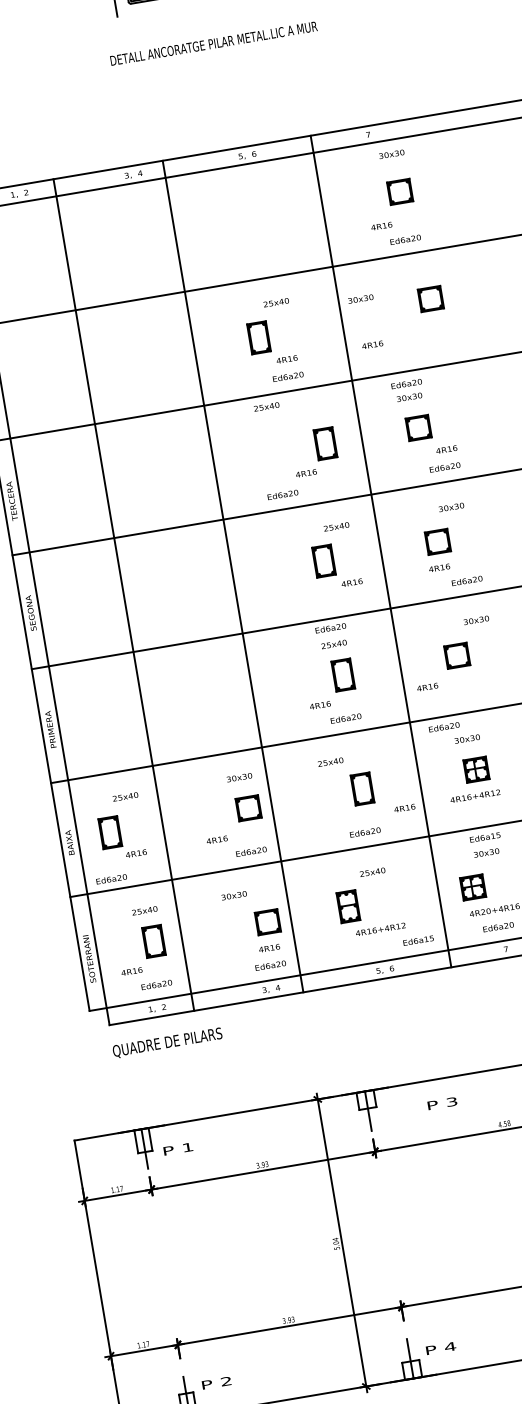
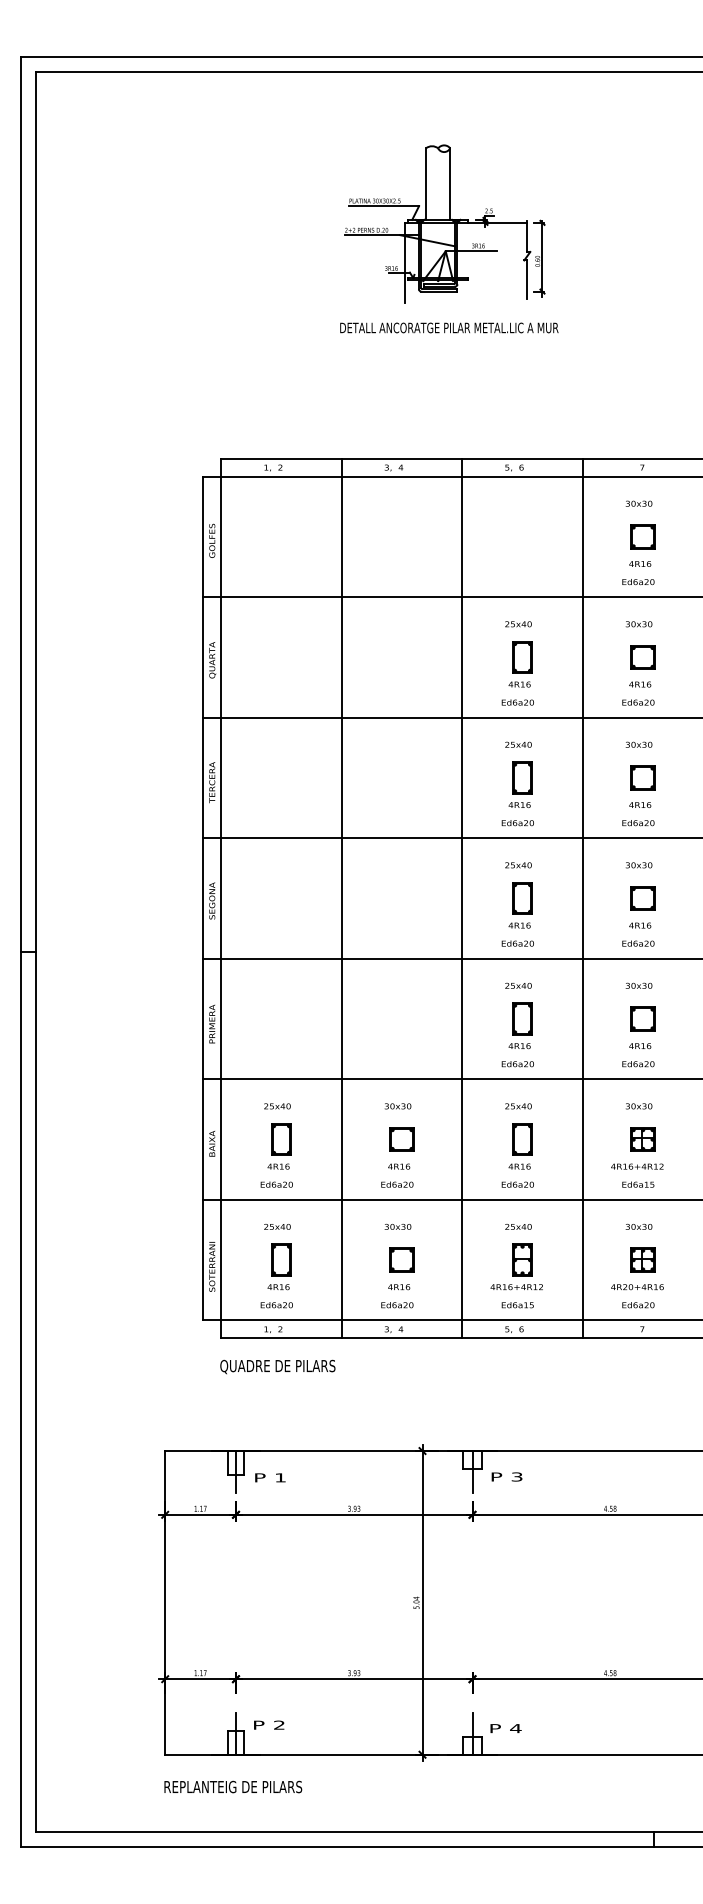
text: (213, 43) -> (449, 327), moved
text: (391, 154) -> (638, 503), moved
part: (399, 191) -> (642, 536), moved
text: (405, 240) -> (638, 582), moved
text: (360, 299) -> (638, 624), moved
part: (430, 299) -> (642, 657), moved
part: (258, 337) -> (522, 657), moved
text: (372, 344) -> (640, 684), moved
text: (406, 383) -> (638, 702), moved
text: (266, 406) -> (518, 744), moved
part: (325, 443) -> (522, 777), moved
text: (446, 449) -> (640, 804), moved
text: (445, 467) -> (638, 823), moved
text: (282, 495) -> (517, 823), moved
text: (451, 507) -> (638, 865), moved
text: (336, 526) -> (518, 865), moved
line: (233, 576) -> (462, 898), moved
text: (467, 580) -> (638, 943), moved
text: (351, 582) -> (519, 925), moved
line: (123, 595) -> (341, 898), moved
text: (475, 620) -> (638, 985), moved
text: (330, 628) -> (517, 943), moved
text: (427, 687) -> (640, 1046), moved
text: (320, 705) -> (519, 1046), moved
text: (444, 727) -> (638, 1064), moved
text: (330, 762) -> (518, 1106), moved
text: (404, 808) -> (519, 1166), moved
part: (110, 832) -> (281, 1139), moved
text: (485, 837) -> (638, 1184), moved
text: (217, 839) -> (399, 1166), moved
text: (111, 879) -> (276, 1184), moved
part: (472, 887) -> (642, 1259), moved
text: (233, 895) -> (397, 1226), moved
part: (348, 906) -> (522, 1259), moved
text: (418, 940) -> (517, 1305), moved
text: (131, 971) -> (278, 1287), moved
text: (441, 1103) -> (506, 1476), moved

